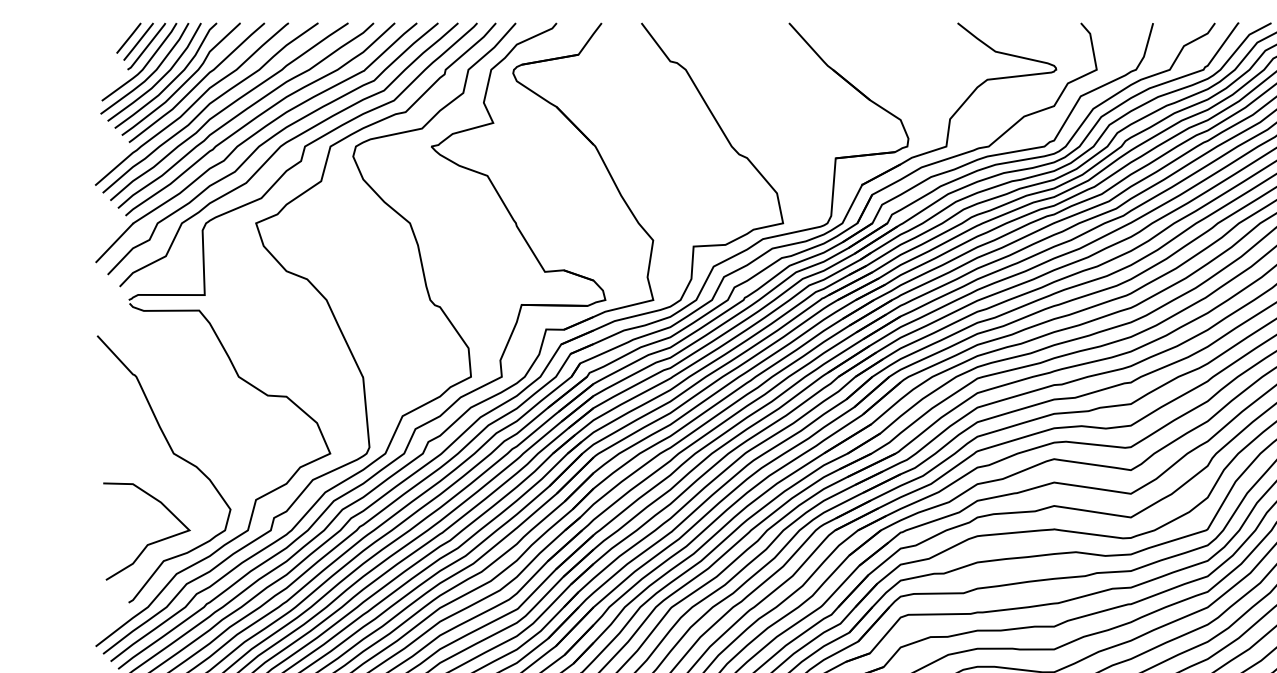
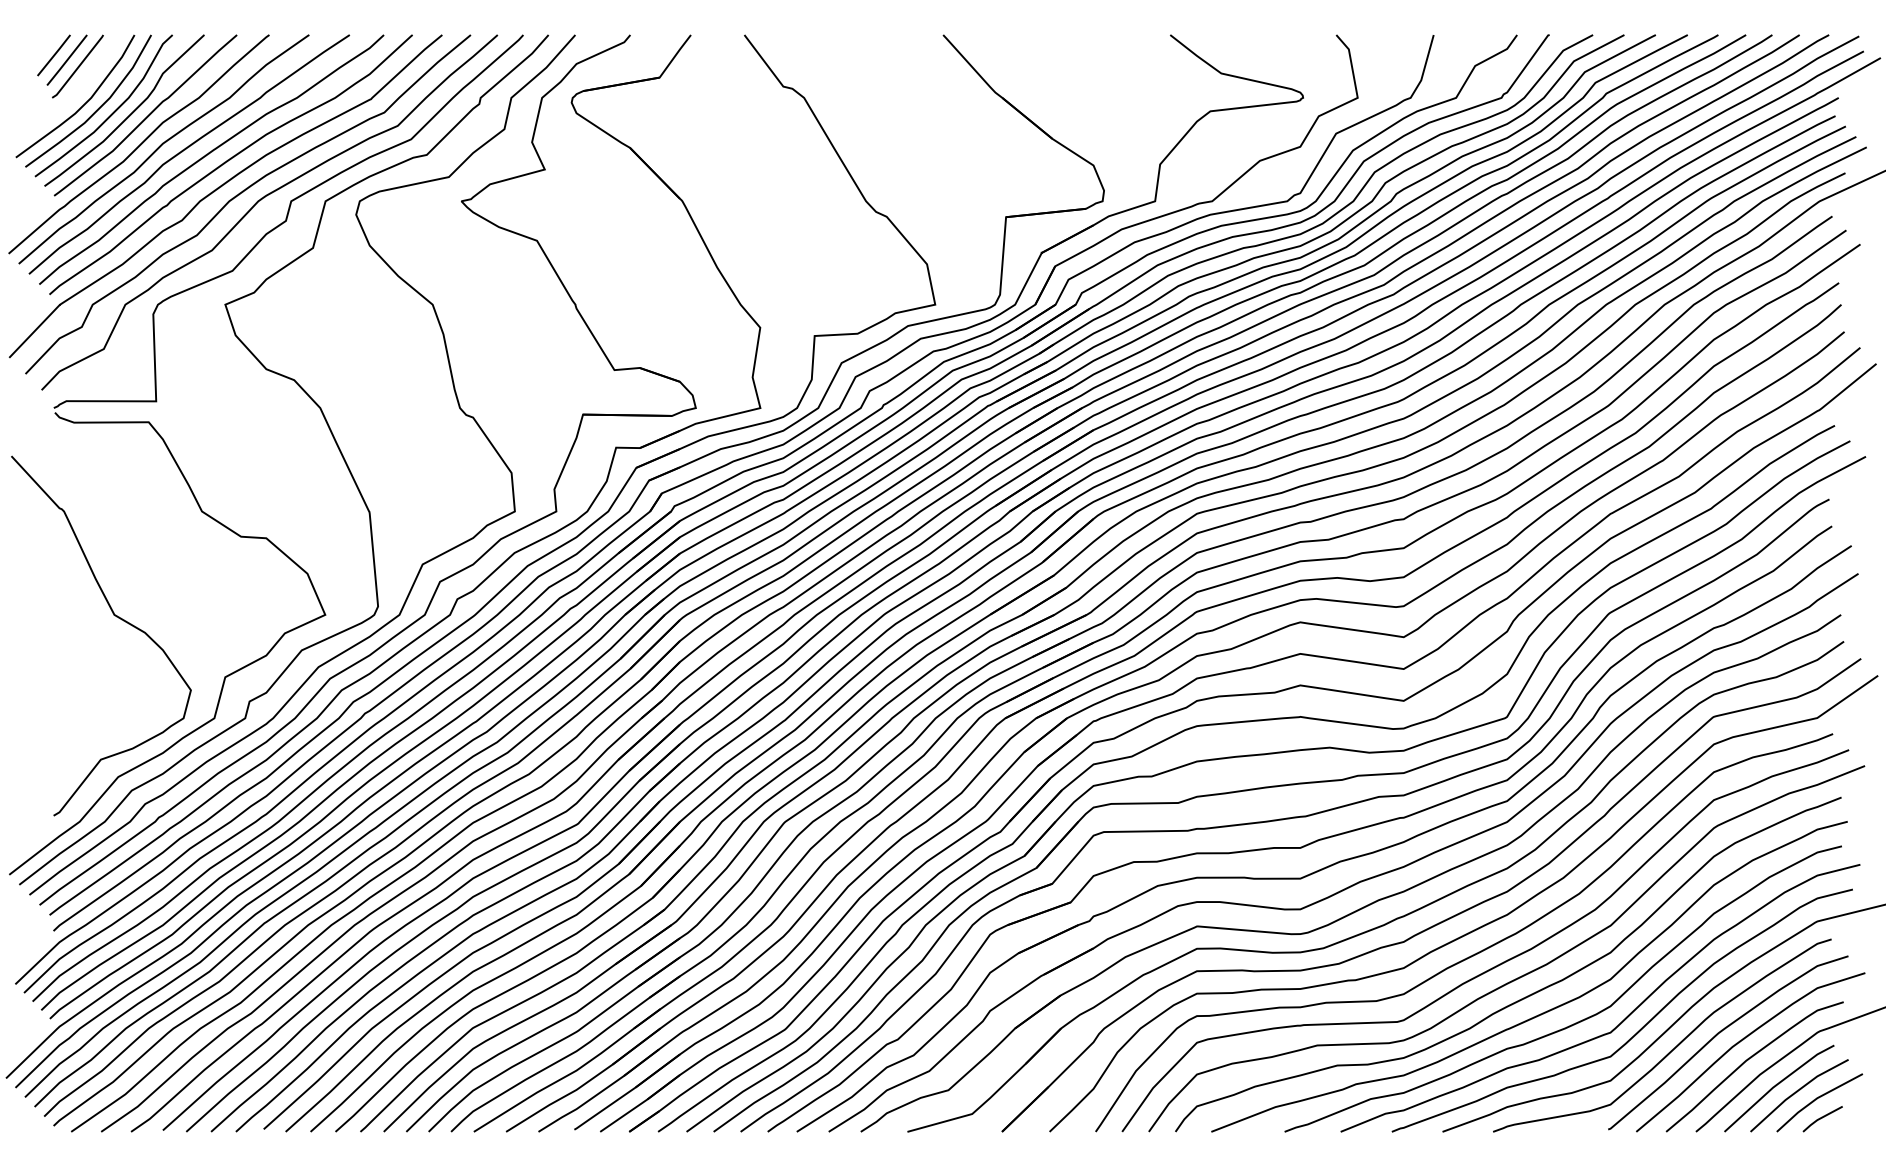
curve: (144, 66) -> (74, 93), removed
curve: (152, 542) -> (85, 734), removed

